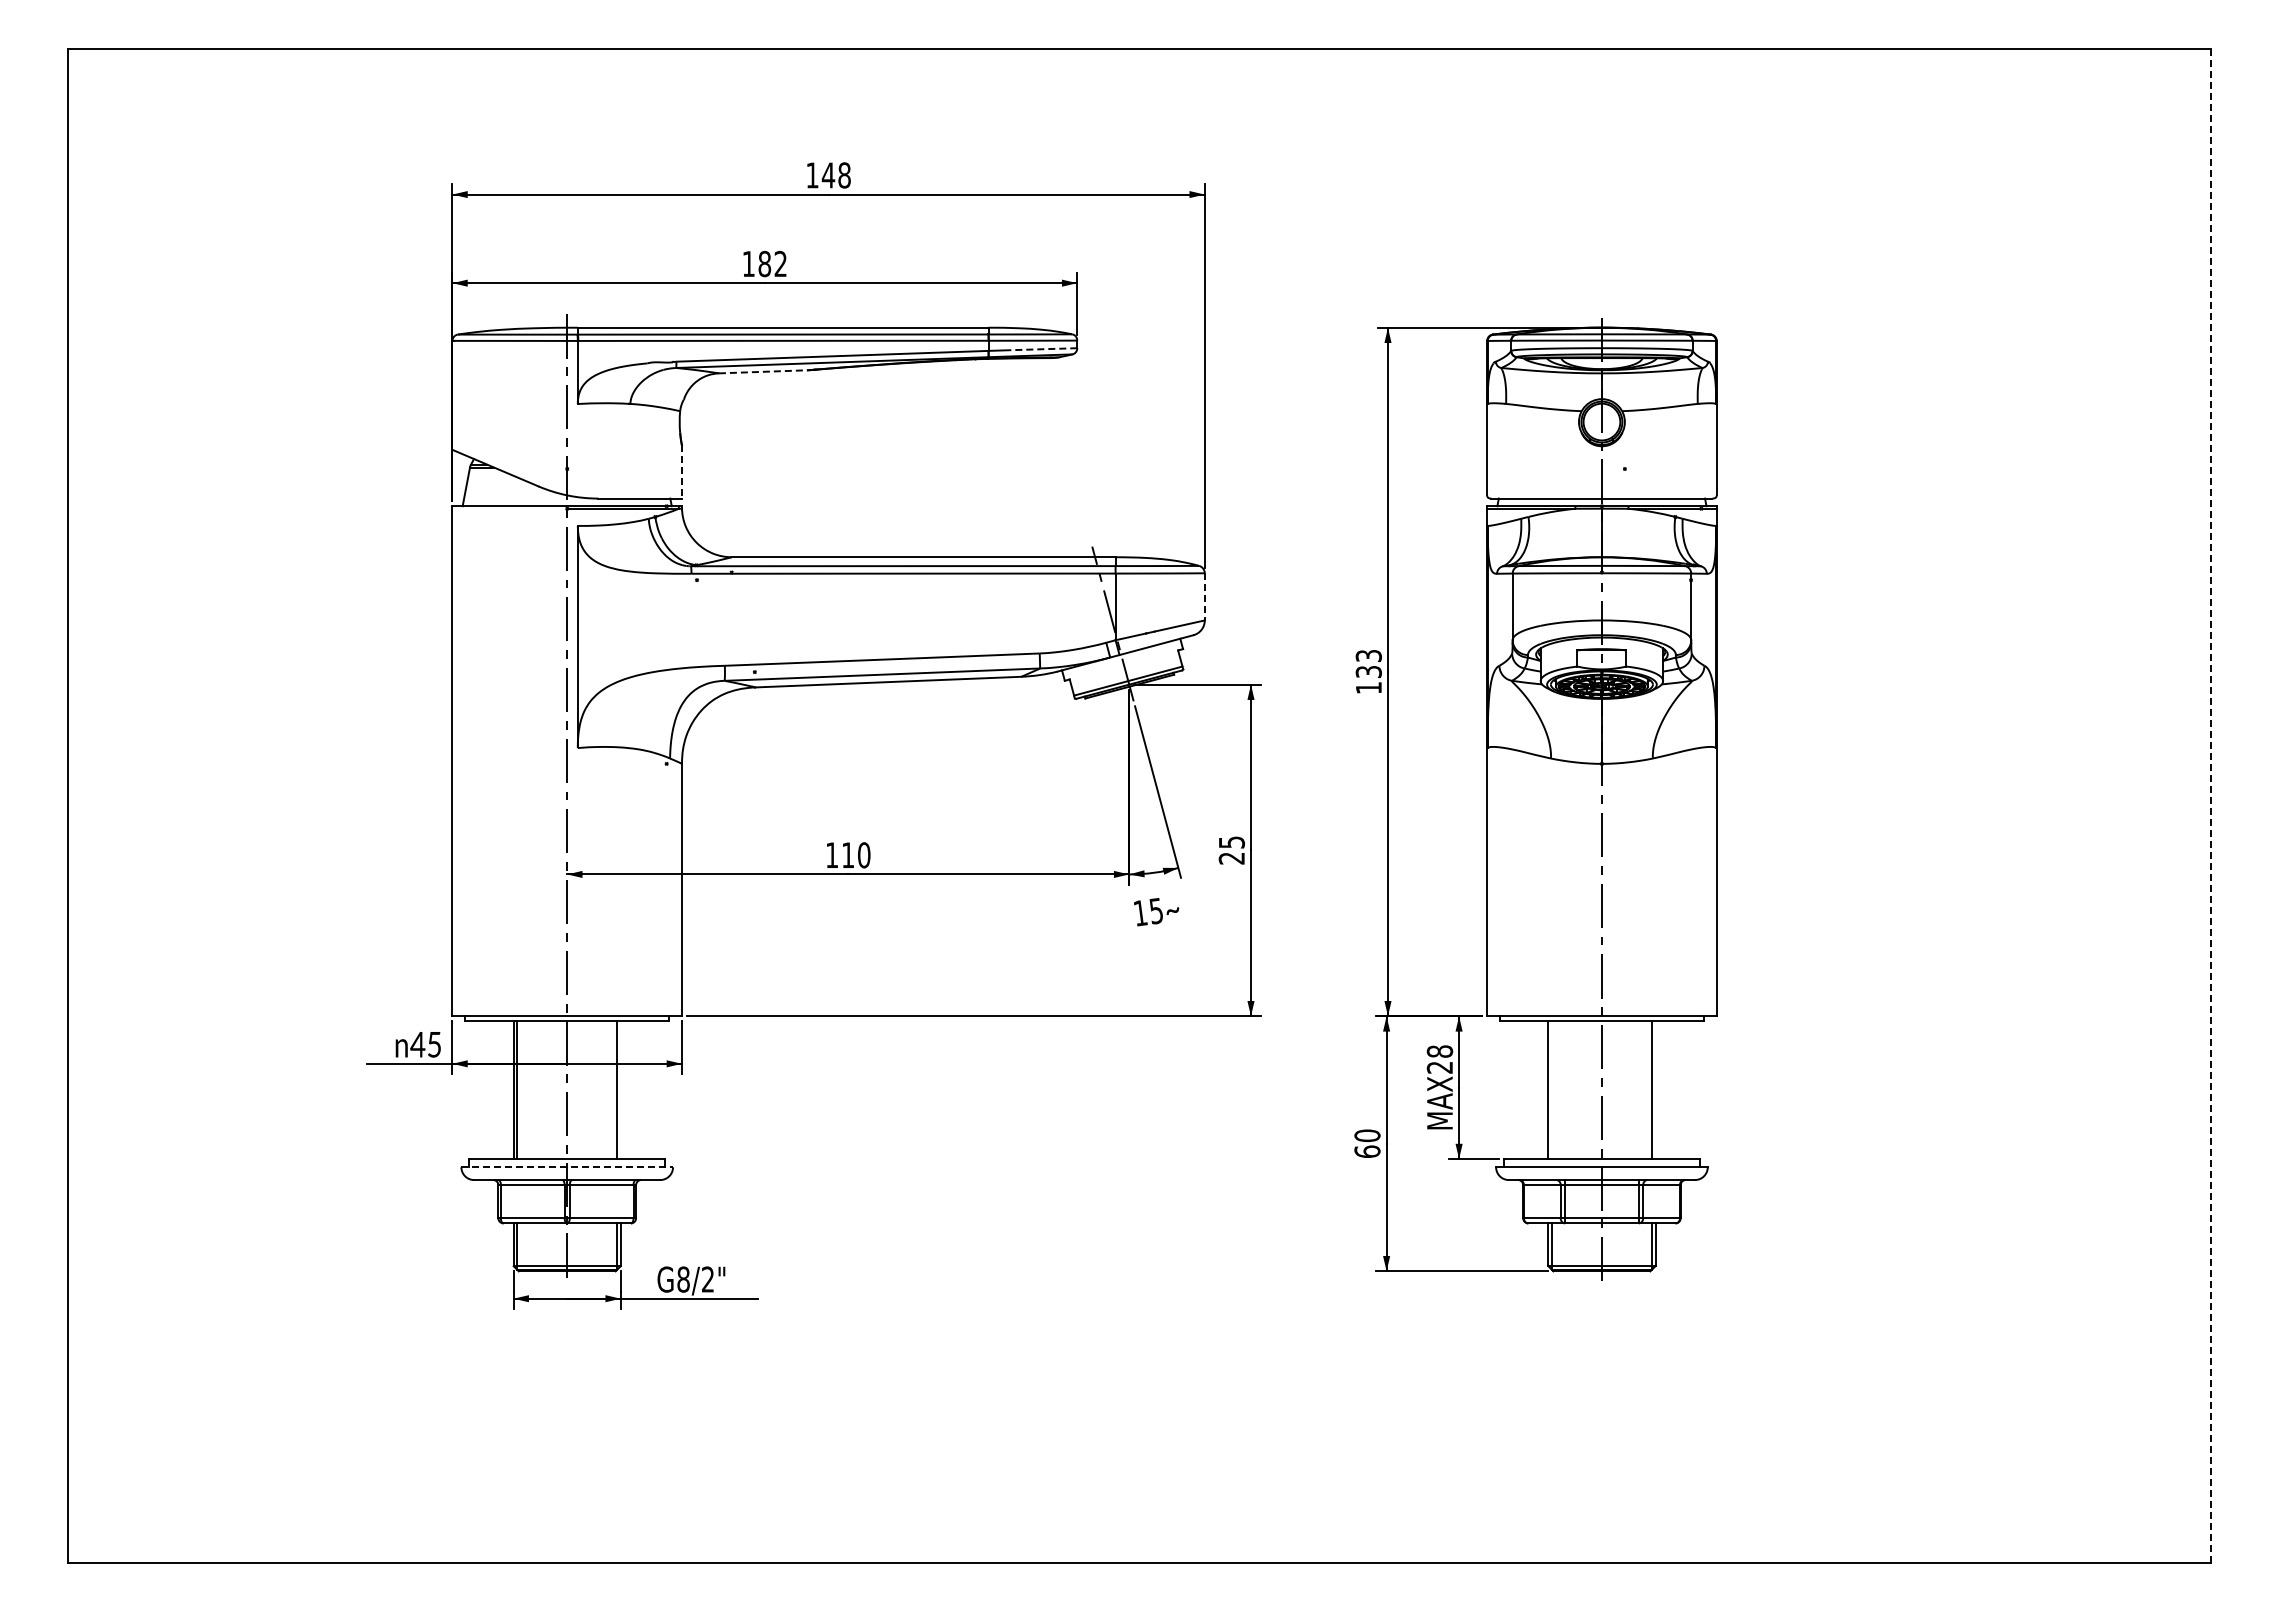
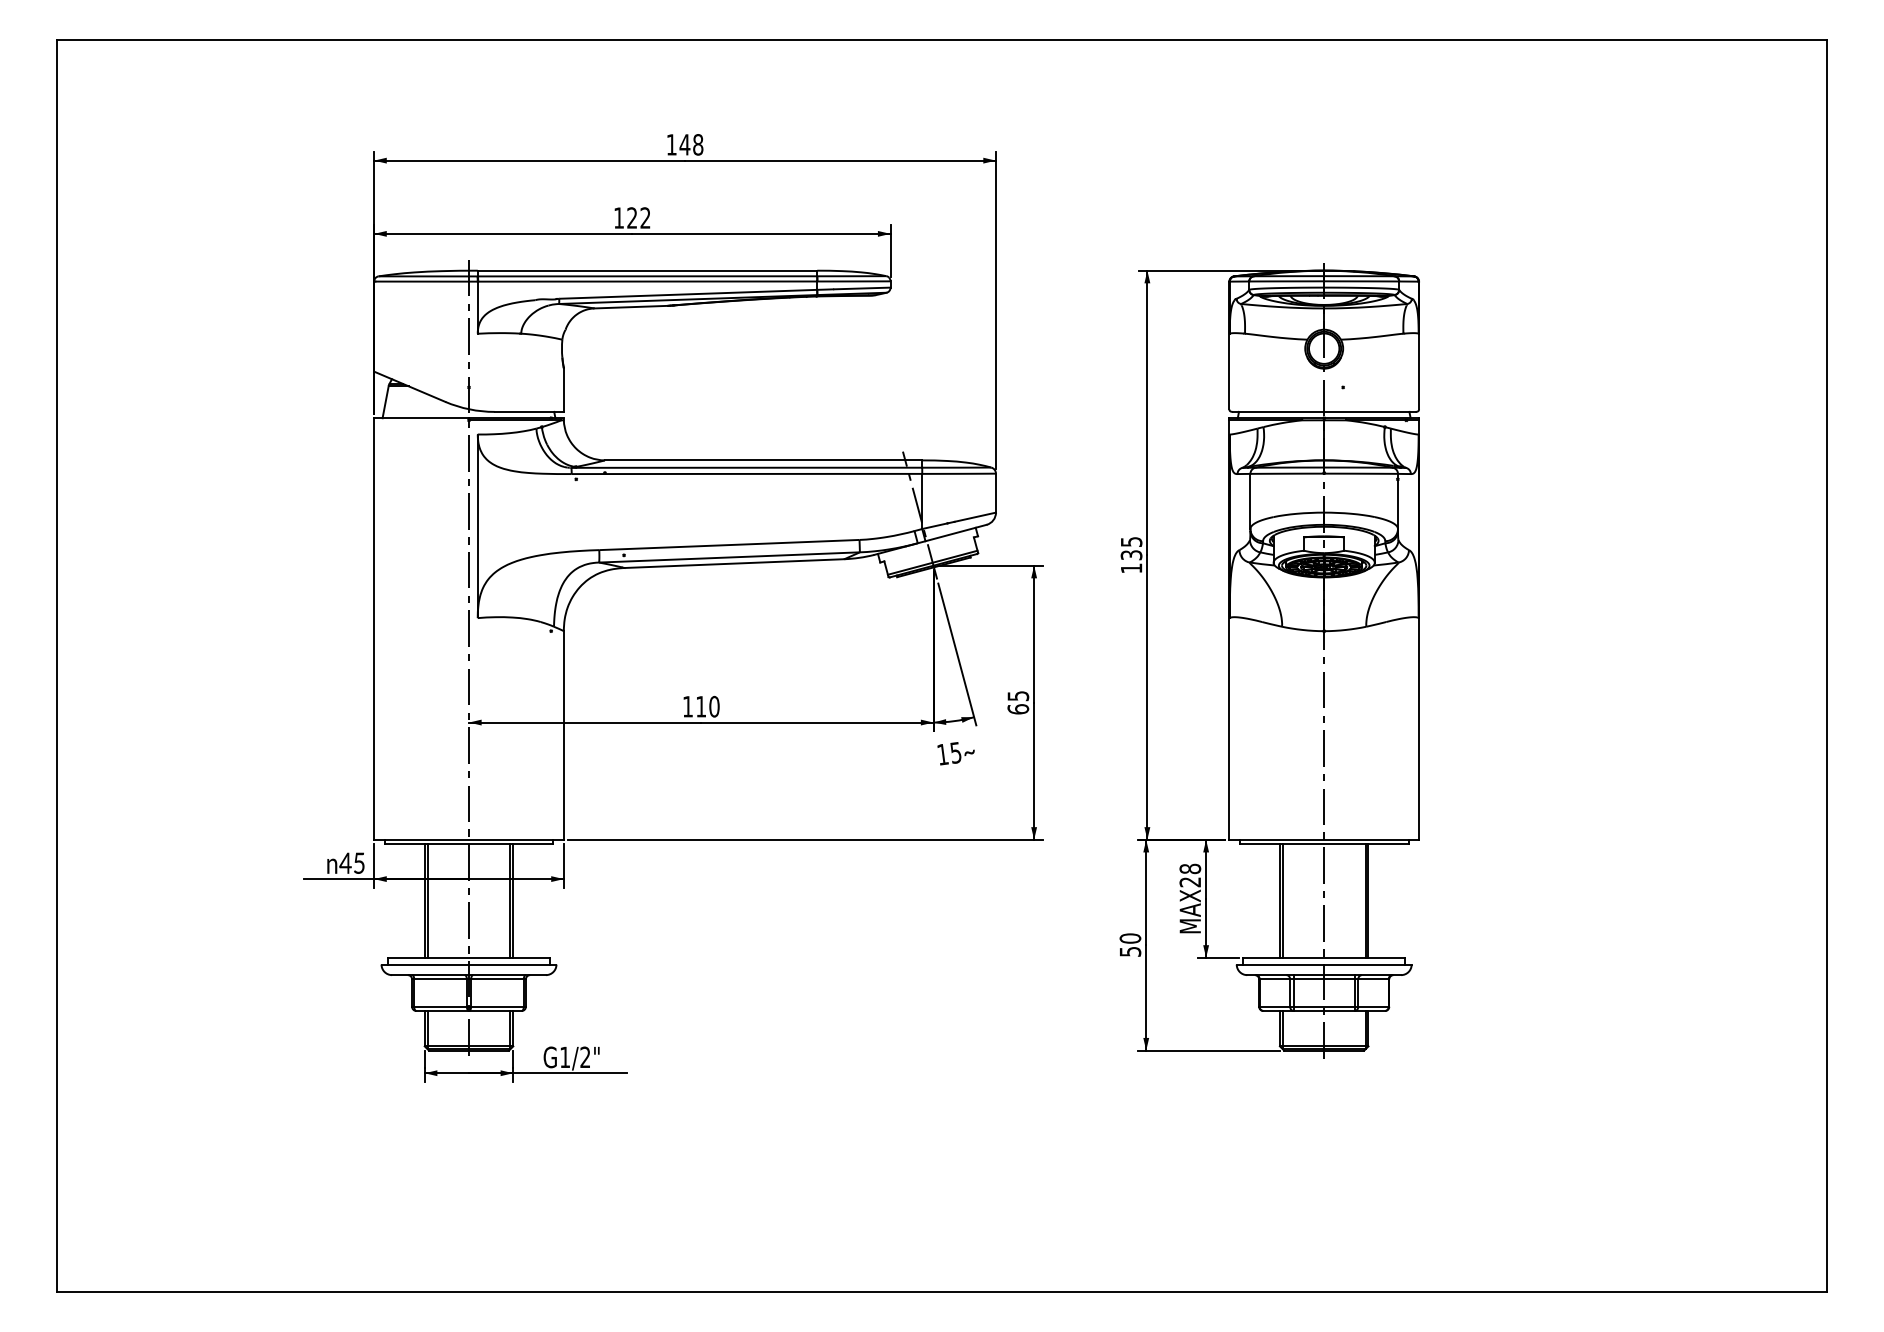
text: (764, 264) -> (632, 218), 182 -> 122
line: (1042, 349) -> (861, 288), dashed -> solid
line: (763, 371) -> (631, 306), dashed -> solid
line: (681, 471) -> (563, 389), dashed -> solid
line: (1204, 596) -> (995, 492), dashed -> solid
text: (1368, 655) -> (1131, 541), 133 -> 135
line: (2210, 805) -> (1827, 665), dashed -> solid
text: (1231, 858) -> (1018, 709), 25 -> 65
line: (620, 1090) -> (513, 901), added
line: (1551, 1090) -> (1282, 901), added
line: (1655, 1090) -> (1368, 901), added
text: (1367, 1151) -> (1130, 951), 60 -> 50
line: (567, 1167) -> (469, 964), dashed -> solid
text: (683, 1279) -> (565, 1057), G8/2" -> G1/2"

